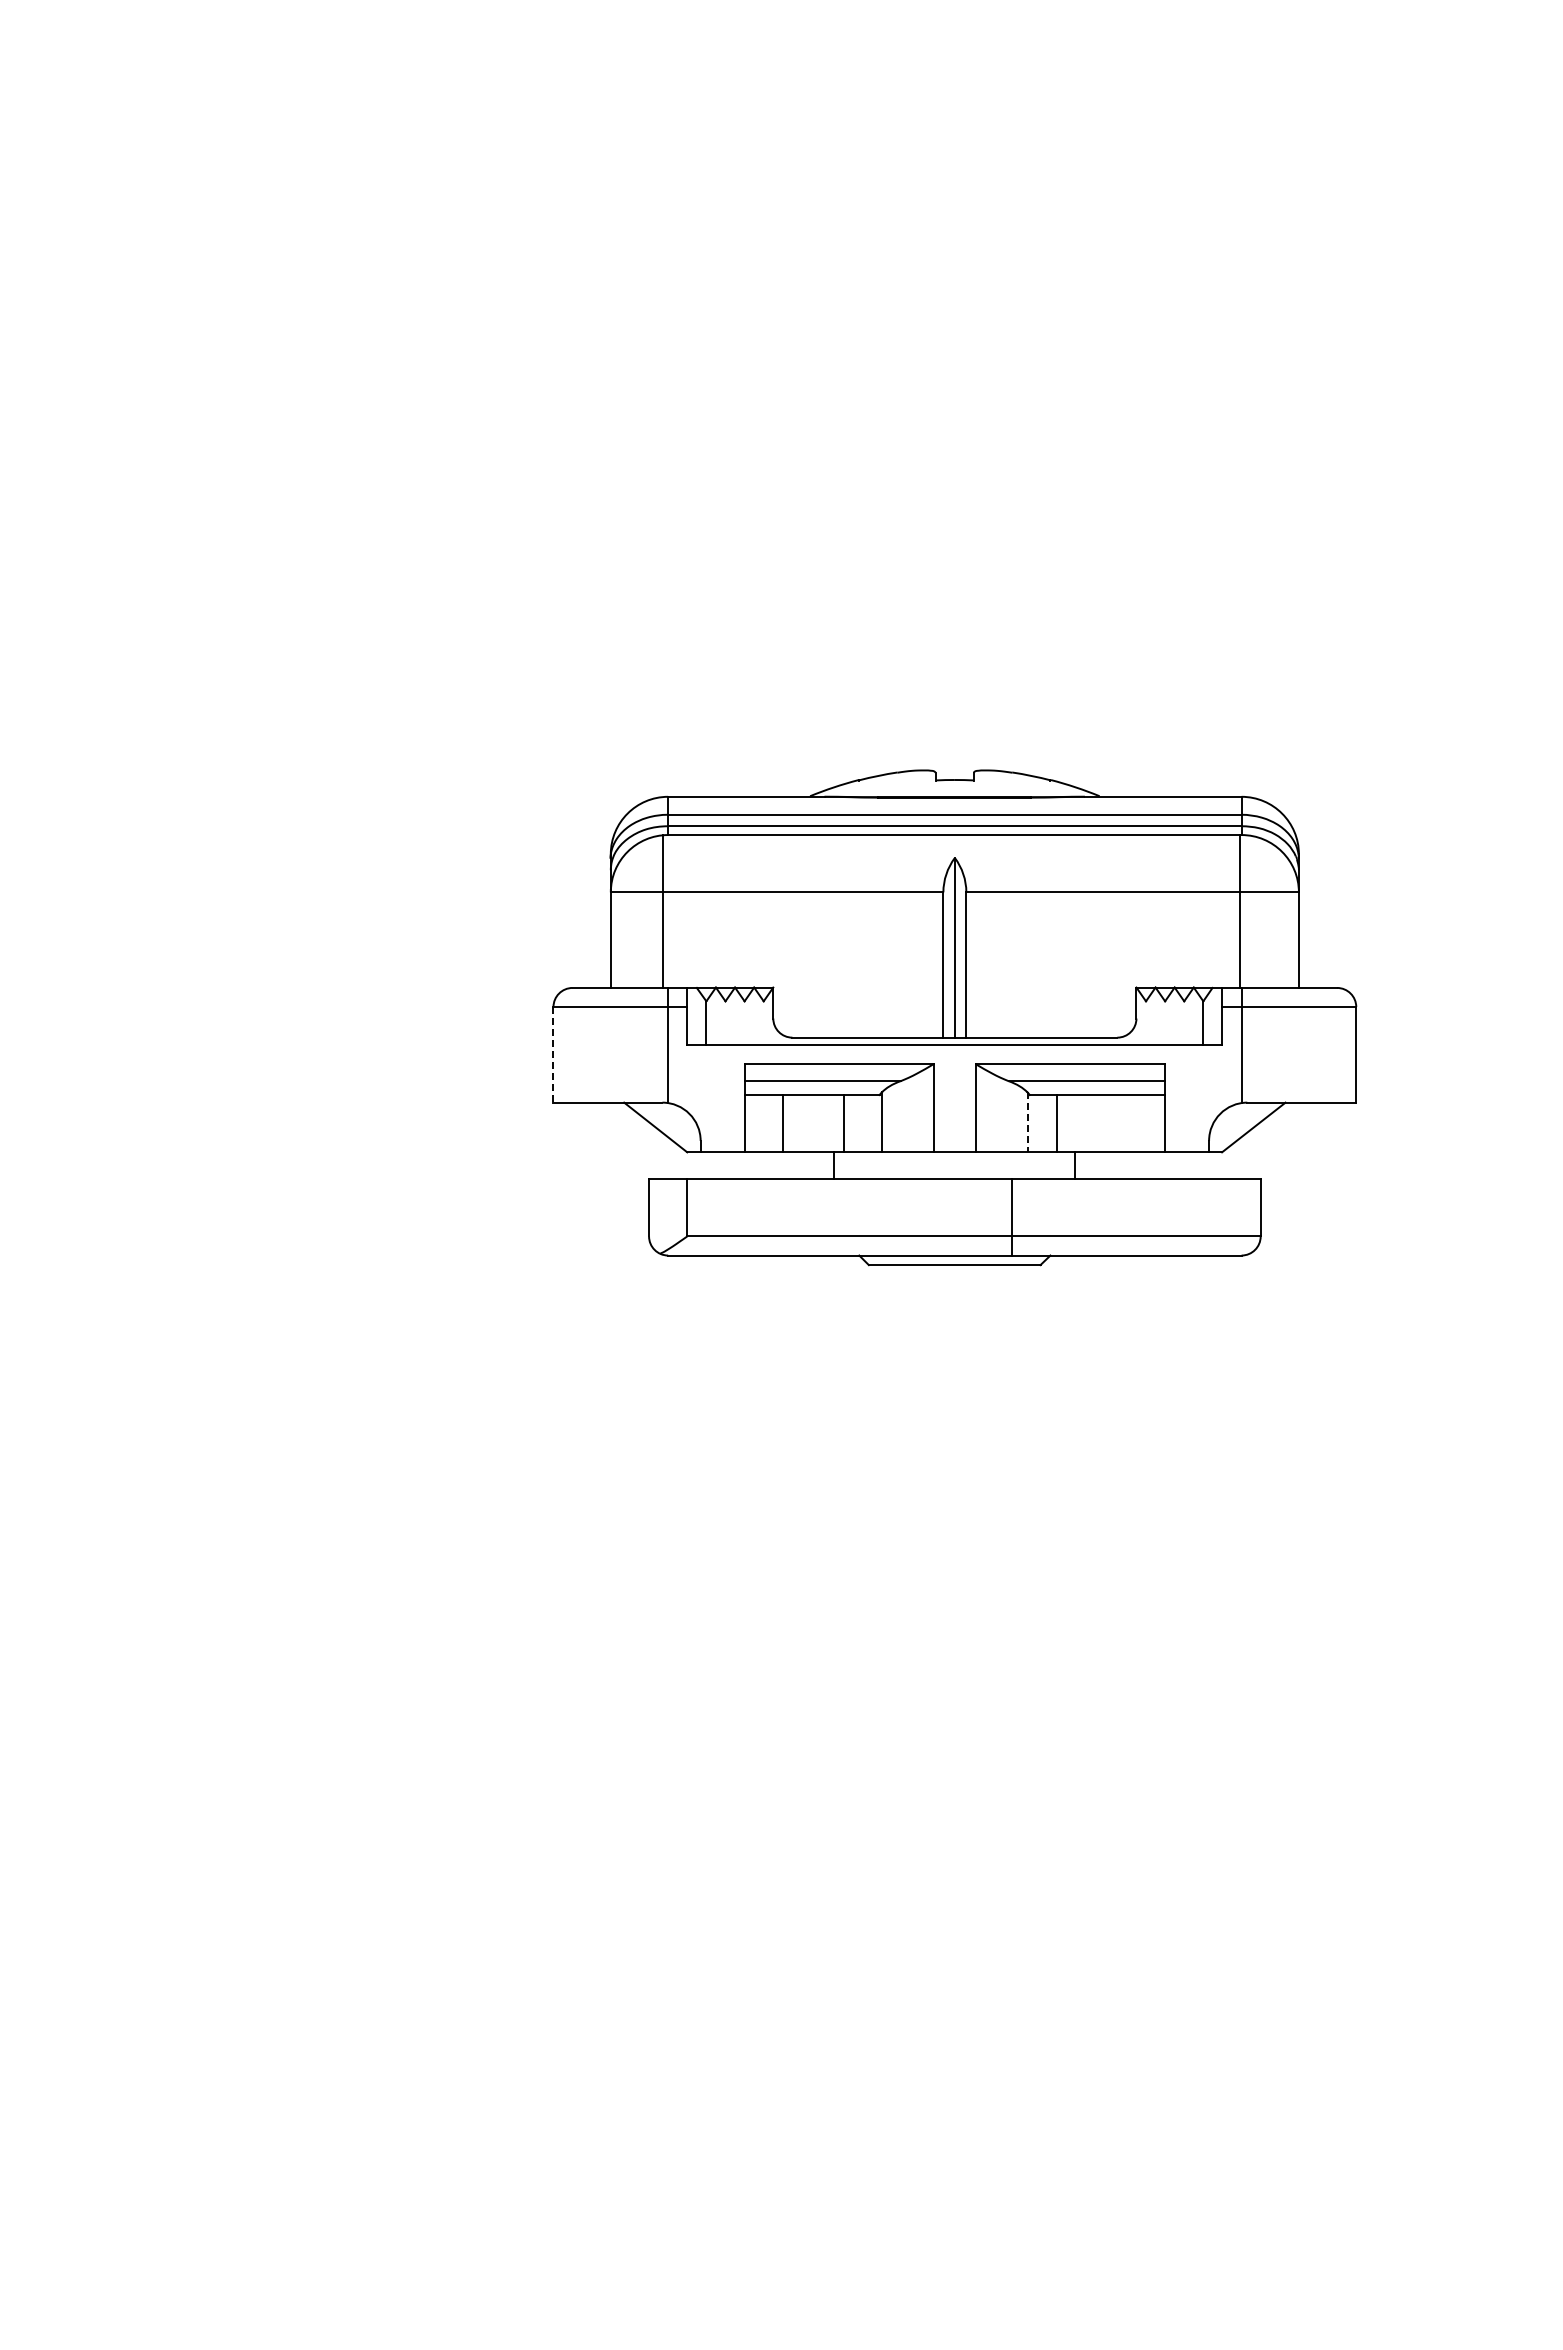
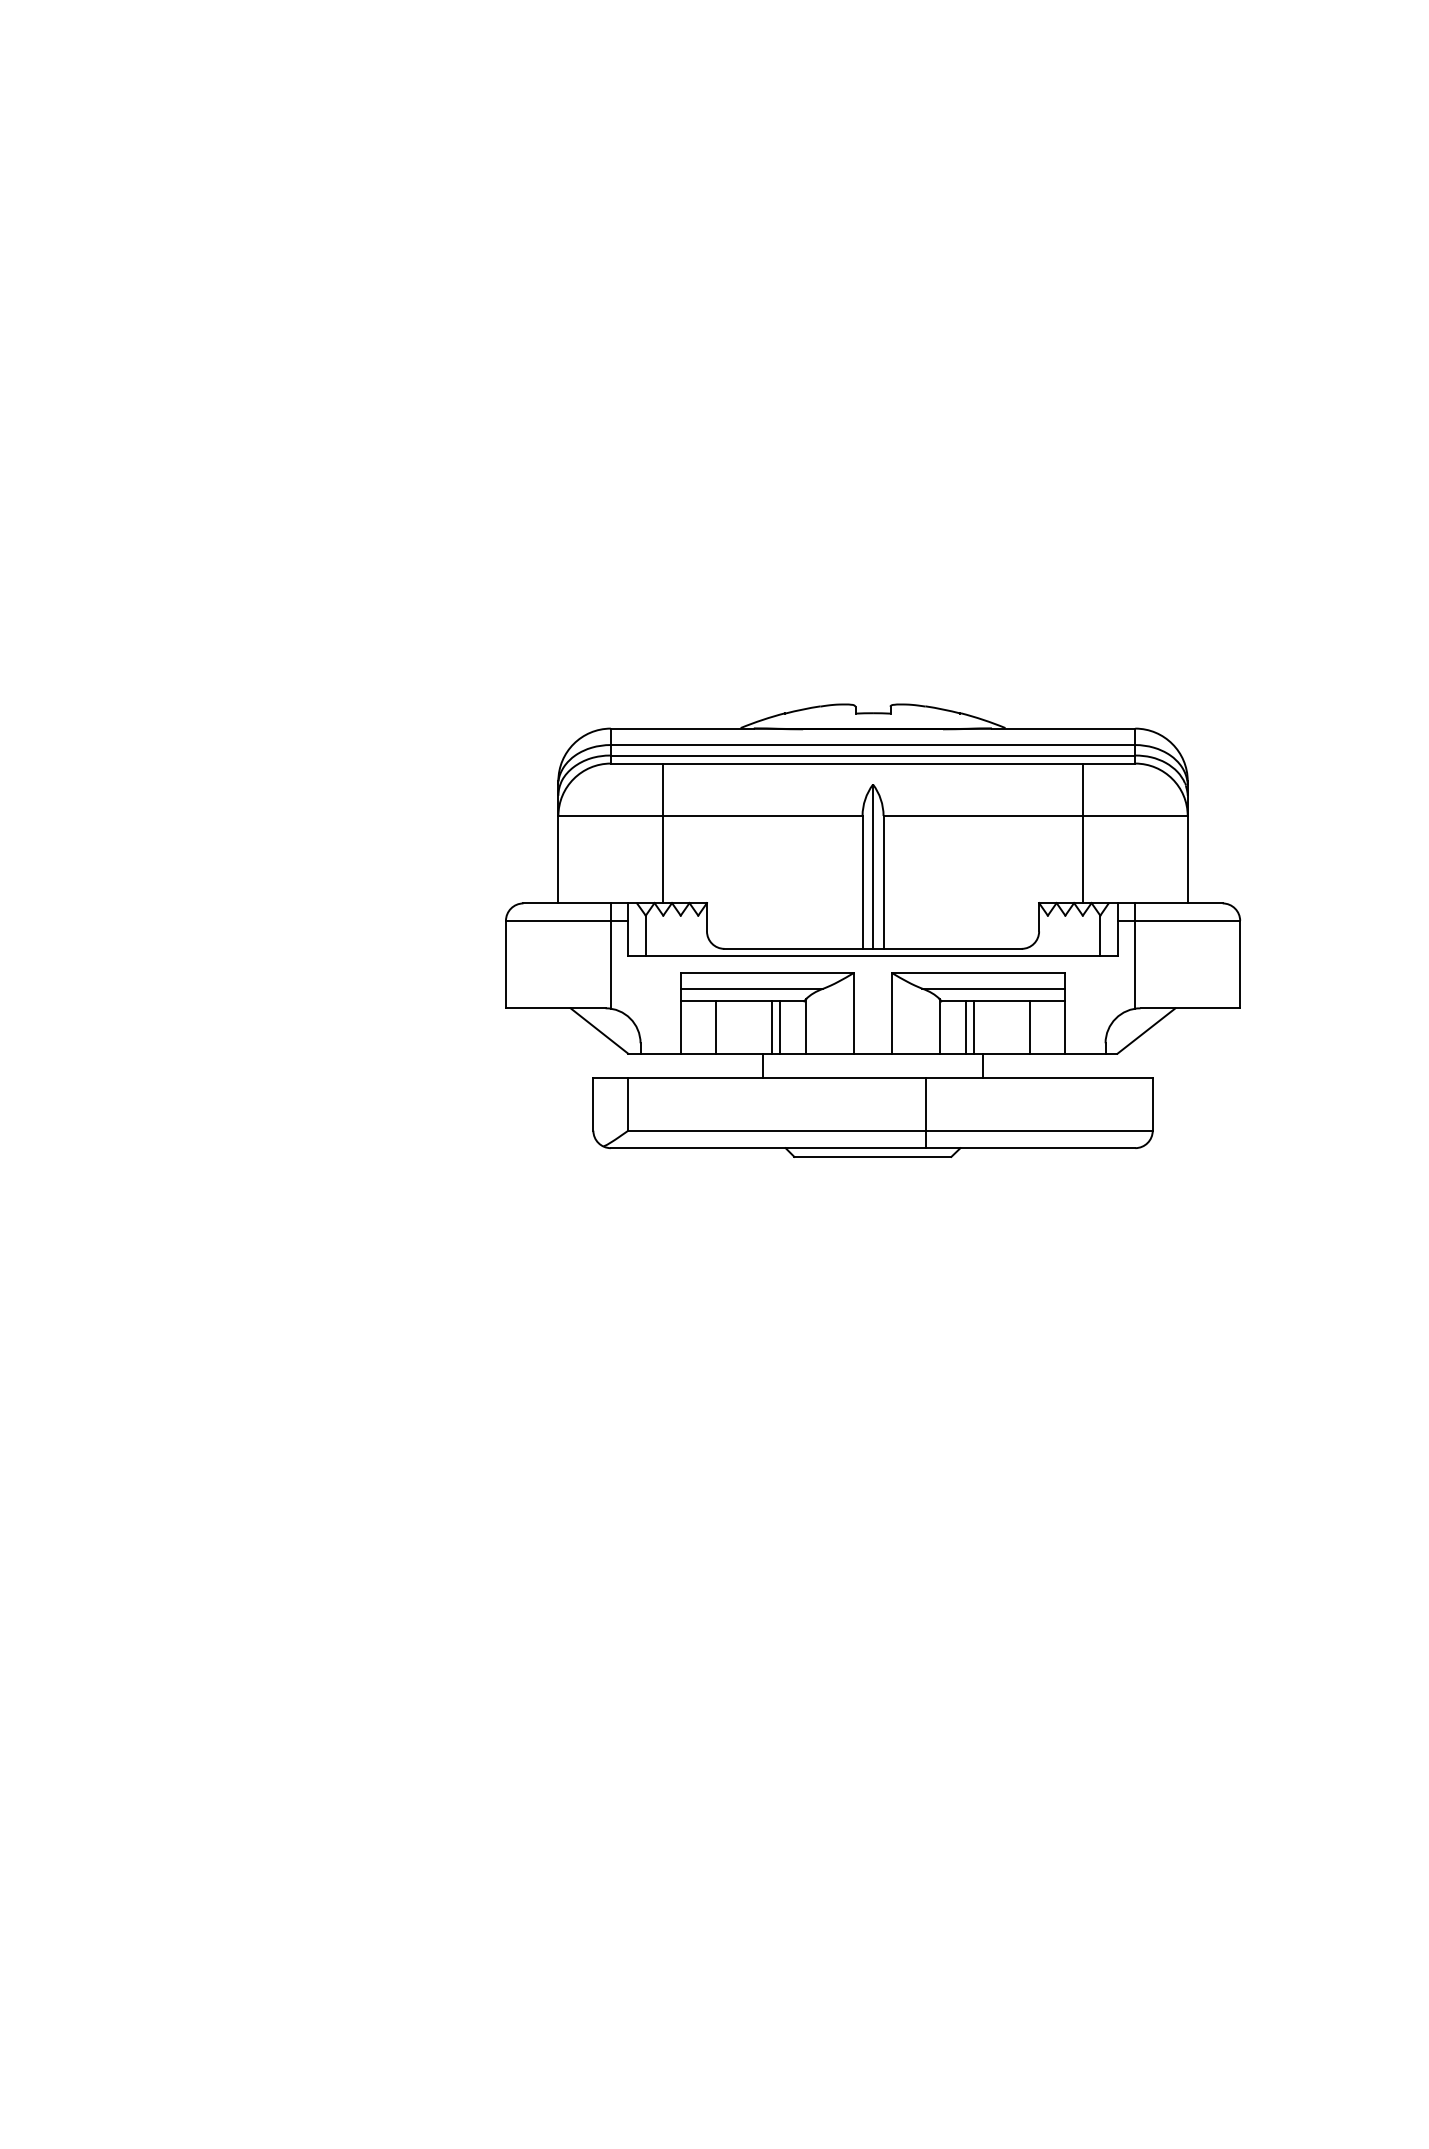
line: (662, 911) -> (663, 833), moved
line: (1240, 911) -> (1083, 833), moved
line: (553, 1054) -> (505, 964), dashed -> solid
line: (1027, 1122) -> (939, 1026), dashed -> solid
line: (852, 1123) -> (779, 1027), added
line: (1065, 1123) -> (974, 1027), added
line: (1126, 1123) -> (1030, 1027), added

